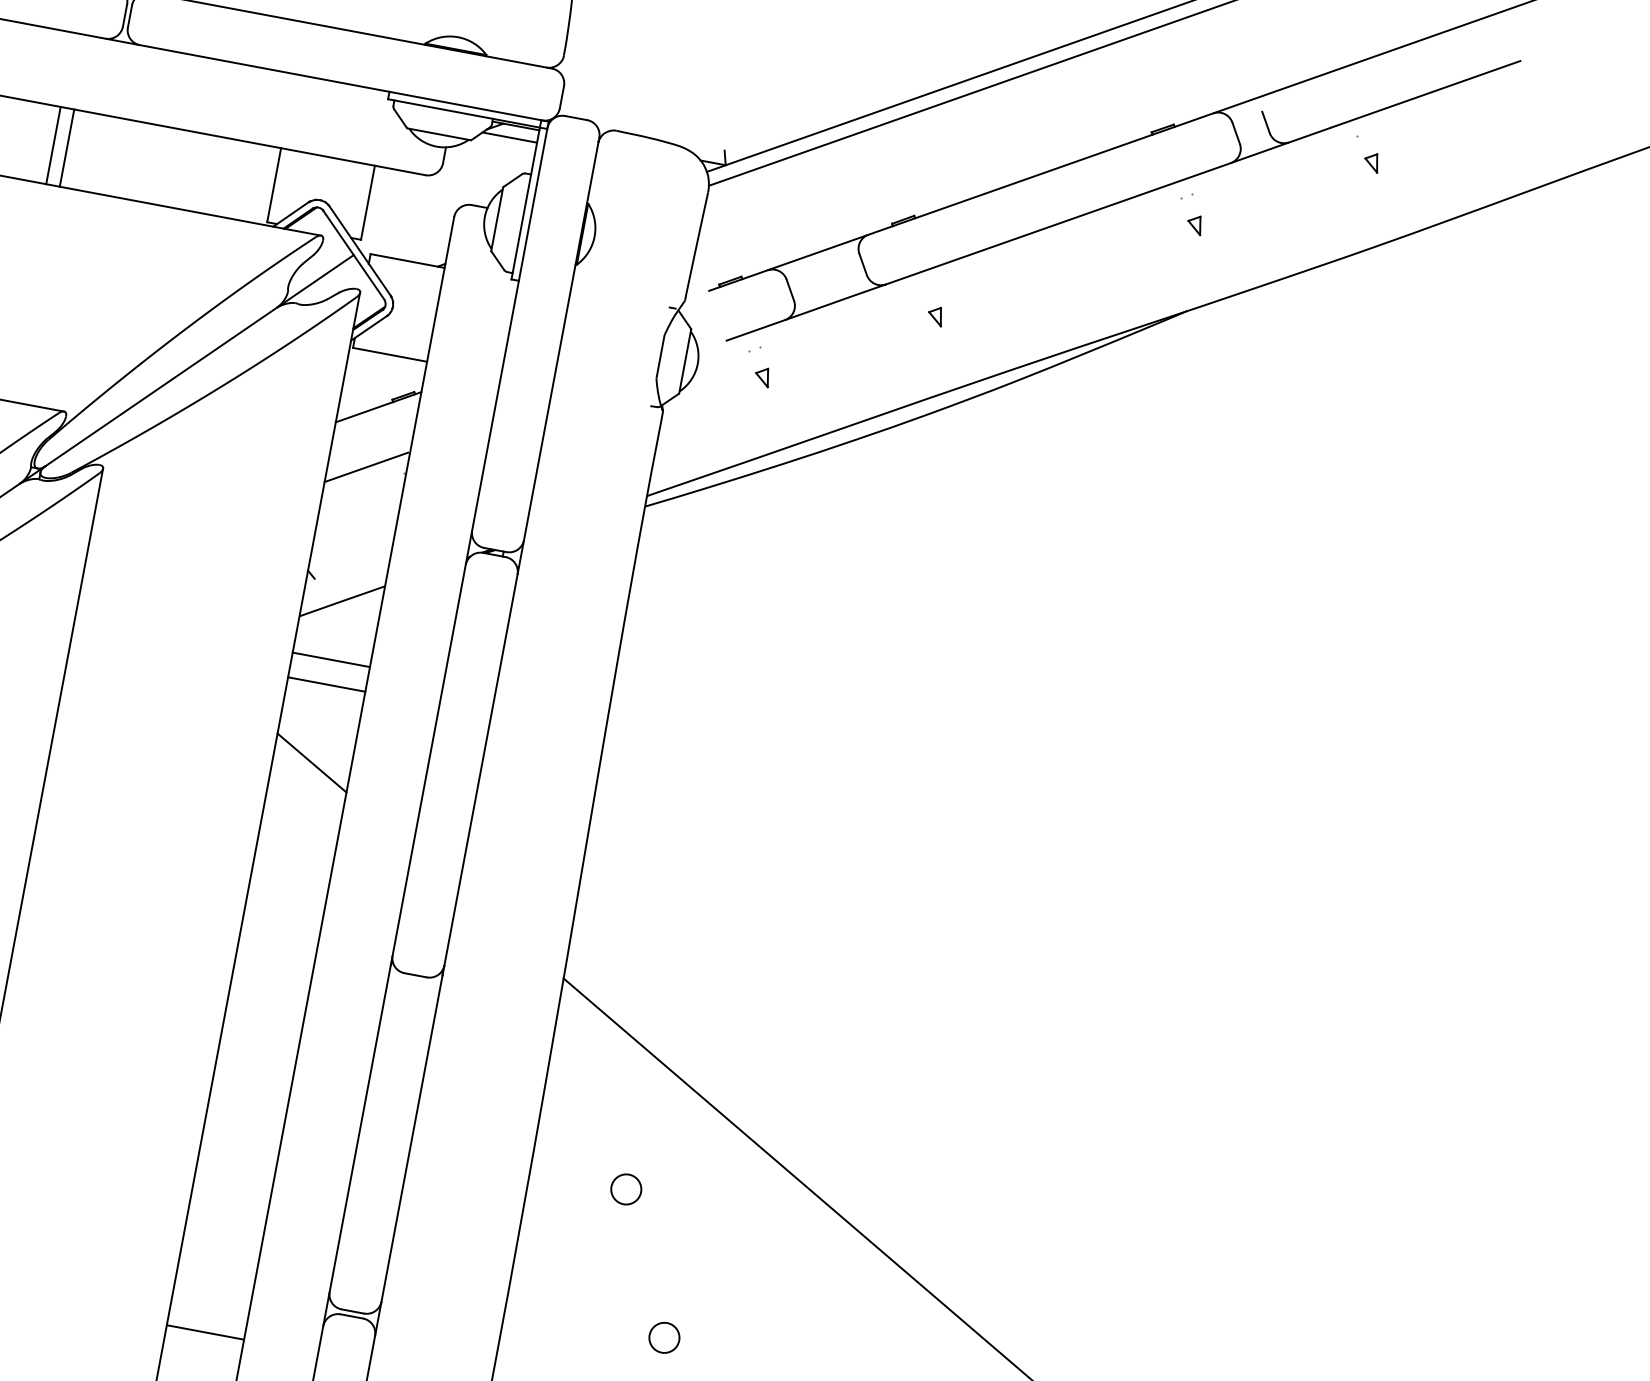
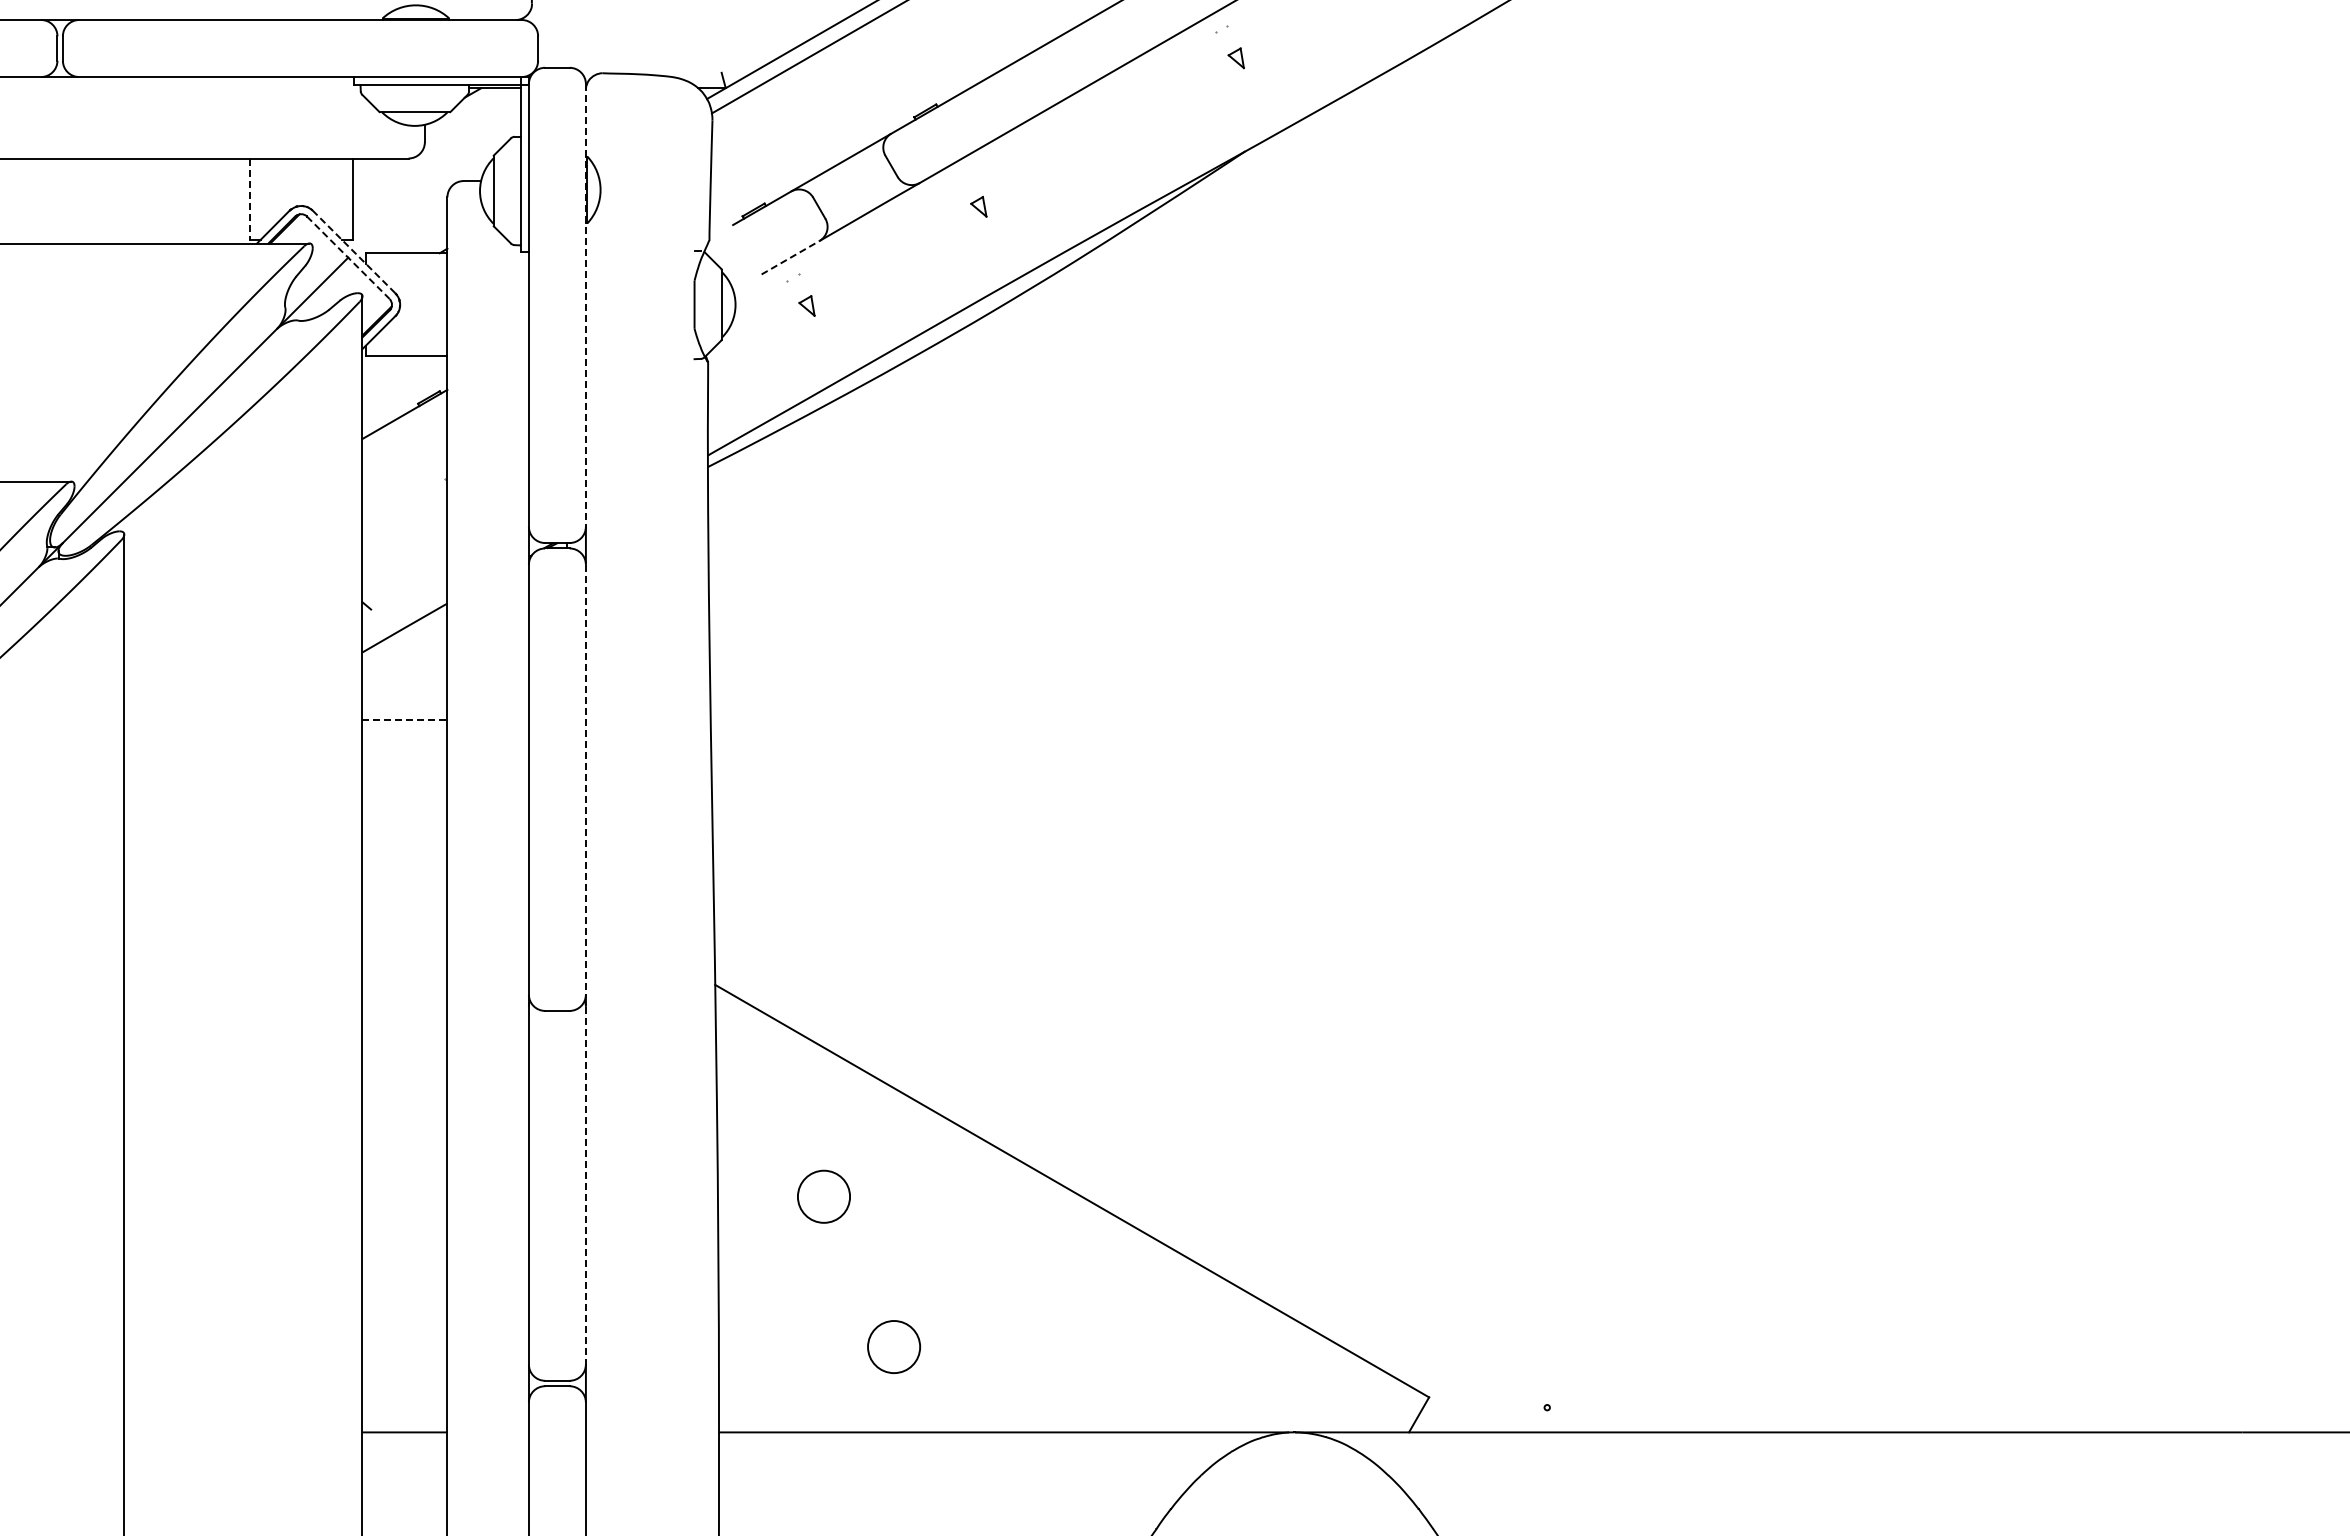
line: (509, 137) -> (490, 101), removed
line: (53, 145) -> (7, 200), removed
line: (67, 147) -> (22, 200), removed
line: (273, 185) -> (249, 199), solid -> dashed
line: (359, 250) -> (353, 251), solid -> dashed
line: (353, 255) -> (348, 258), solid -> dashed
line: (755, 330) -> (790, 257), solid -> dashed
line: (561, 338) -> (585, 305), solid -> dashed
line: (366, 467) -> (403, 480), removed
line: (330, 659) -> (404, 692), removed
line: (327, 684) -> (405, 719), solid -> dashed
line: (311, 762) -> (404, 805), removed
line: (480, 769) -> (585, 779), solid -> dashed
line: (411, 1138) -> (585, 1185), solid -> dashed
circle: (626, 1189) -> (823, 1196), size x1.6
circle: (664, 1337) -> (893, 1346), size x1.6

